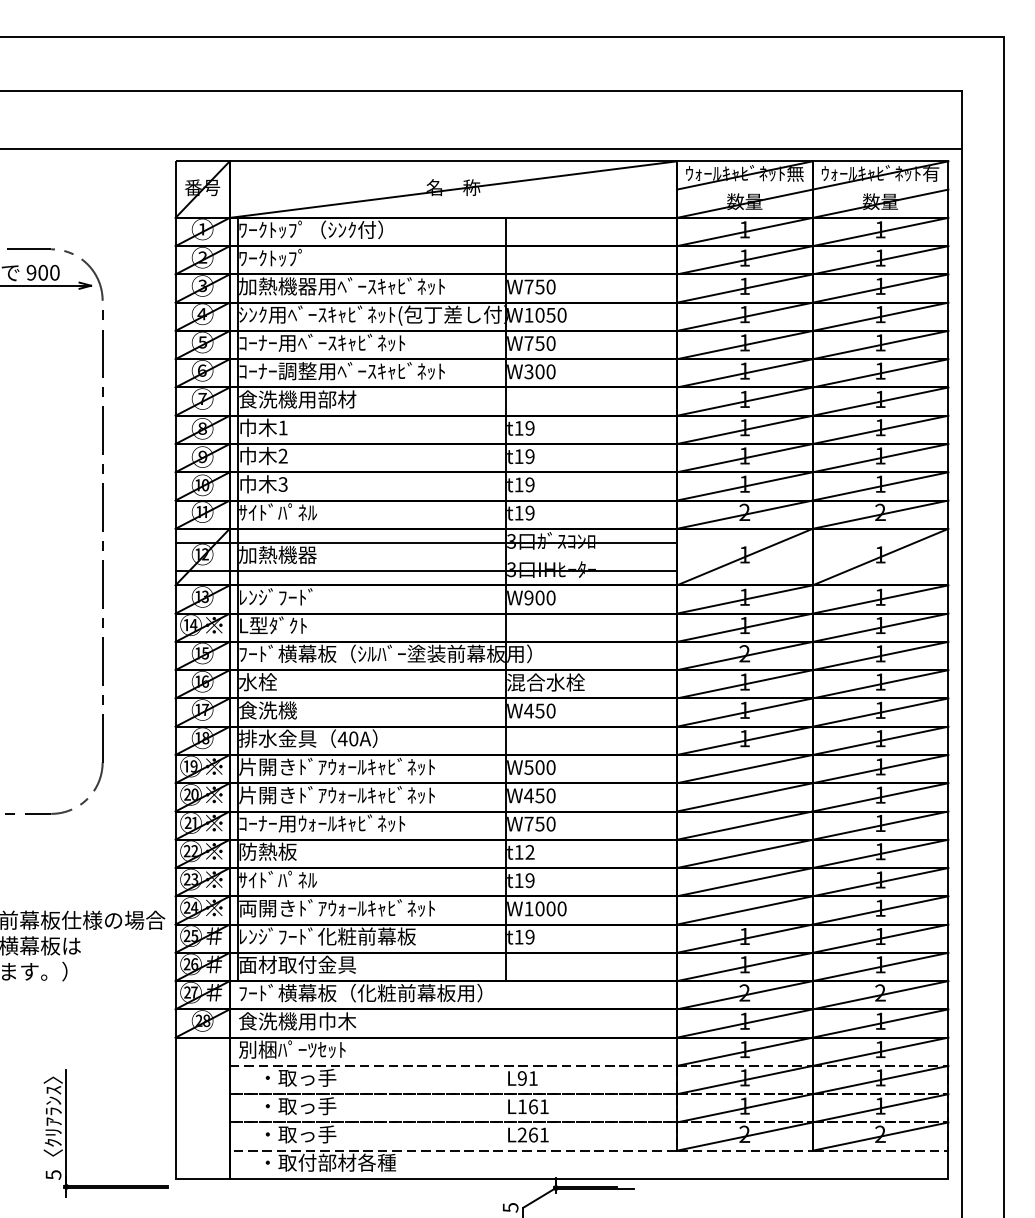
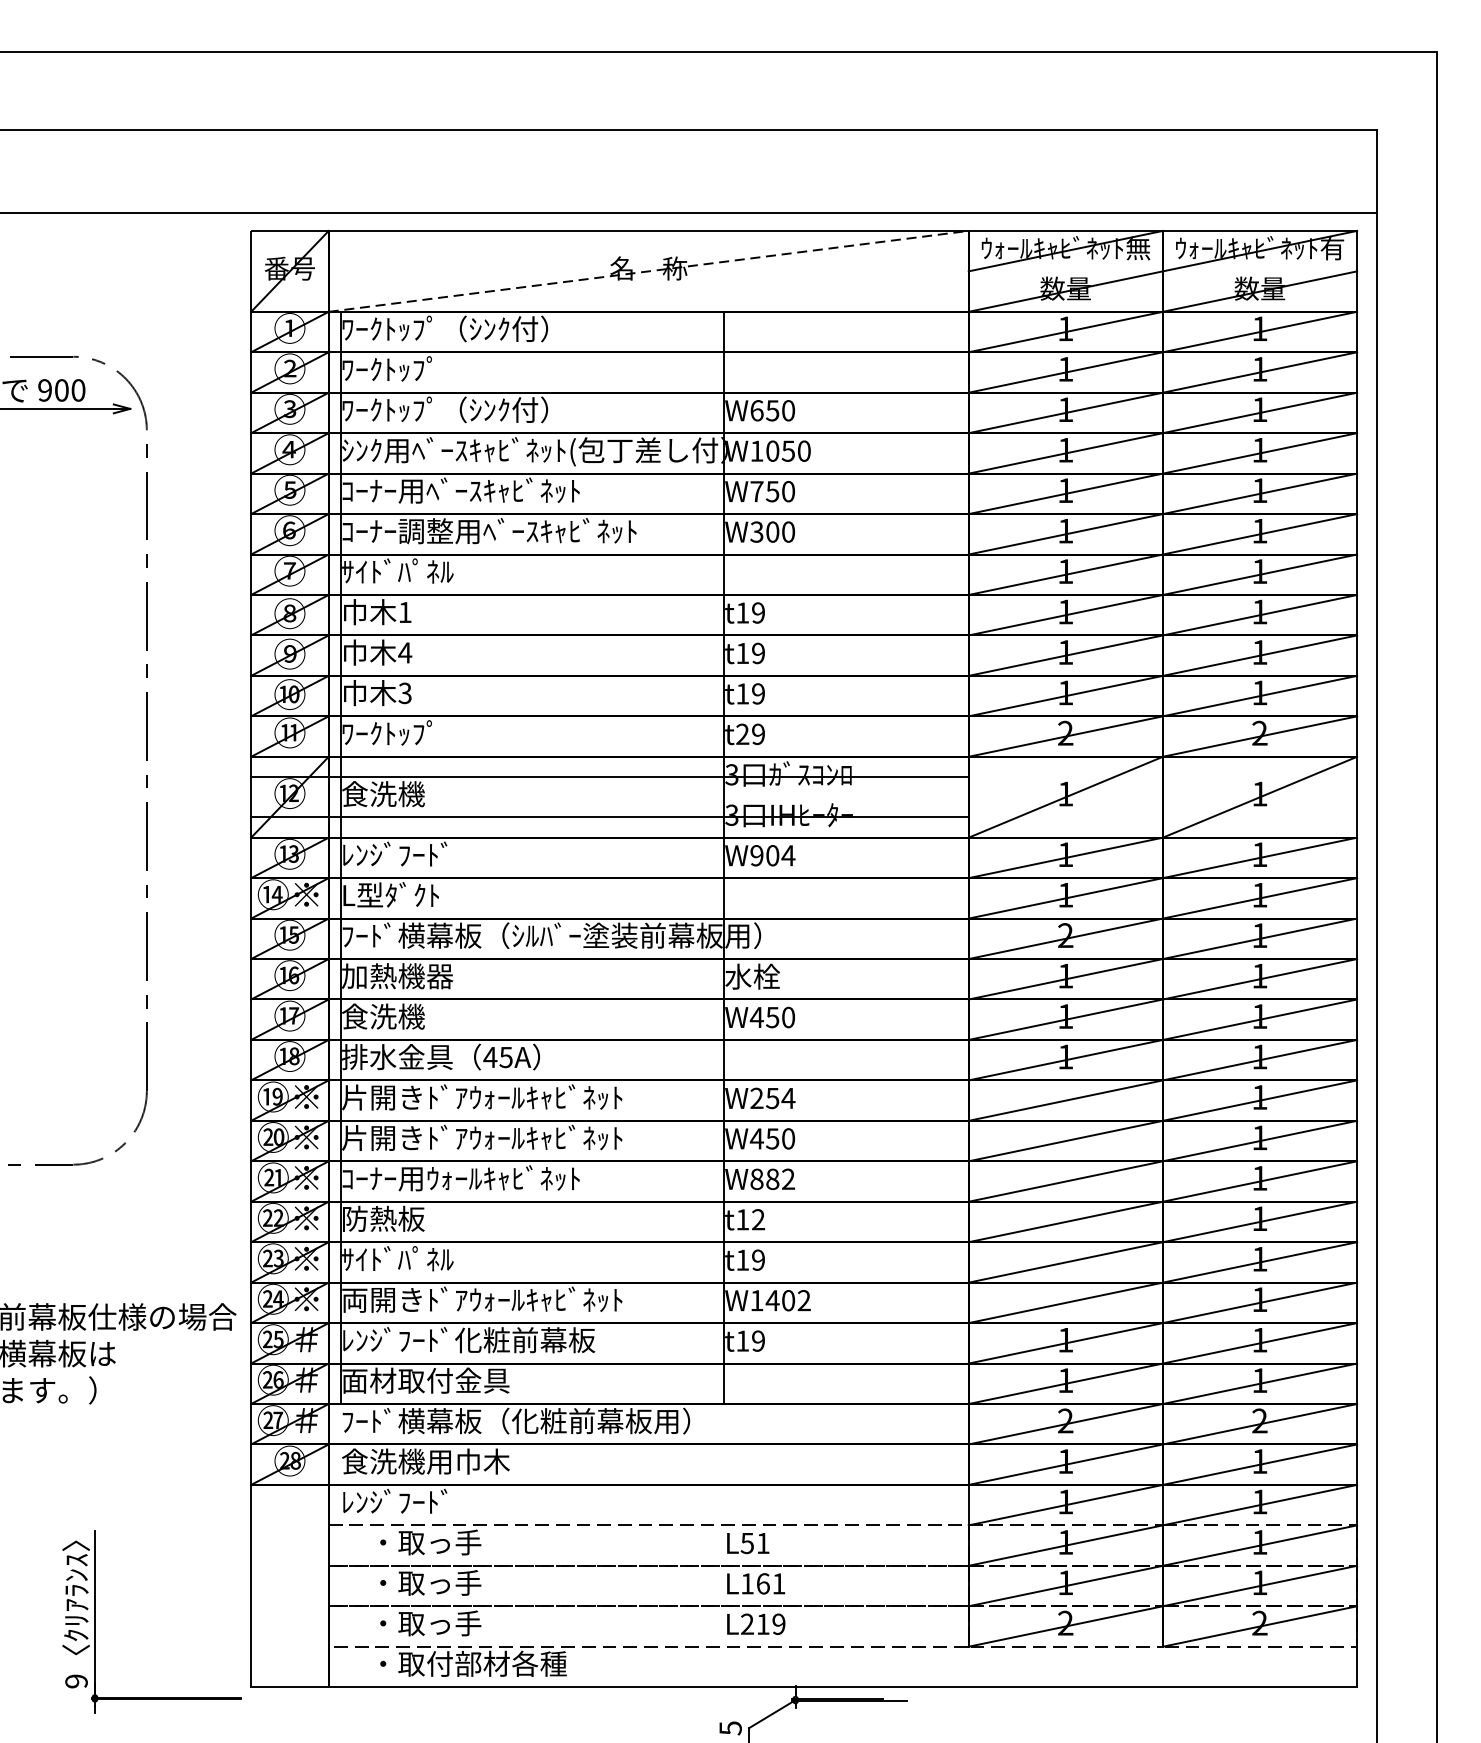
line: (453, 189) -> (648, 271), solid -> dashed
text: (341, 286) -> (488, 410), 加熱機器用ﾍﾞｰｽｷｬﾋﾞﾈｯﾄ -> ﾜｰｸﾄｯﾌﾟ（ｼﾝｸ付）
text: (528, 286) -> (756, 410), W750 -> W650
text: (297, 399) -> (425, 571), 食洗機用部材 -> ｻｲﾄﾞﾊﾟﾈﾙ
text: (283, 455) -> (405, 651), 2 -> 4
text: (277, 511) -> (397, 731), ｻｲﾄﾞﾊﾟﾈﾙ -> ﾜｰｸﾄｯﾌﾟ
text: (518, 512) -> (741, 733), t19 -> t29
text: (277, 554) -> (397, 793), 加熱機器 -> 食洗機
text: (550, 597) -> (787, 855), W900 -> W904
text: (277, 682) -> (397, 976), 水栓 -> 加熱機器
text: (545, 682) -> (780, 976), 混合水栓 -> 水栓
text: (353, 738) -> (505, 1056), 40A -> 45A
text: (539, 767) -> (771, 1098), W500 -> W254
text: (539, 823) -> (771, 1178), W750 -> W882
text: (550, 908) -> (787, 1300), W1000 -> W1402
text: (292, 1049) -> (418, 1501), 別梱ﾊﾟｰﾂｾｯﾄ -> ﾚﾝｼﾞﾌｰﾄﾞ
text: (521, 1078) -> (746, 1543), L91 -> L51
text: (538, 1134) -> (770, 1623), L261 -> L219
text: (53, 1174) -> (76, 1680), 5 -> 9

